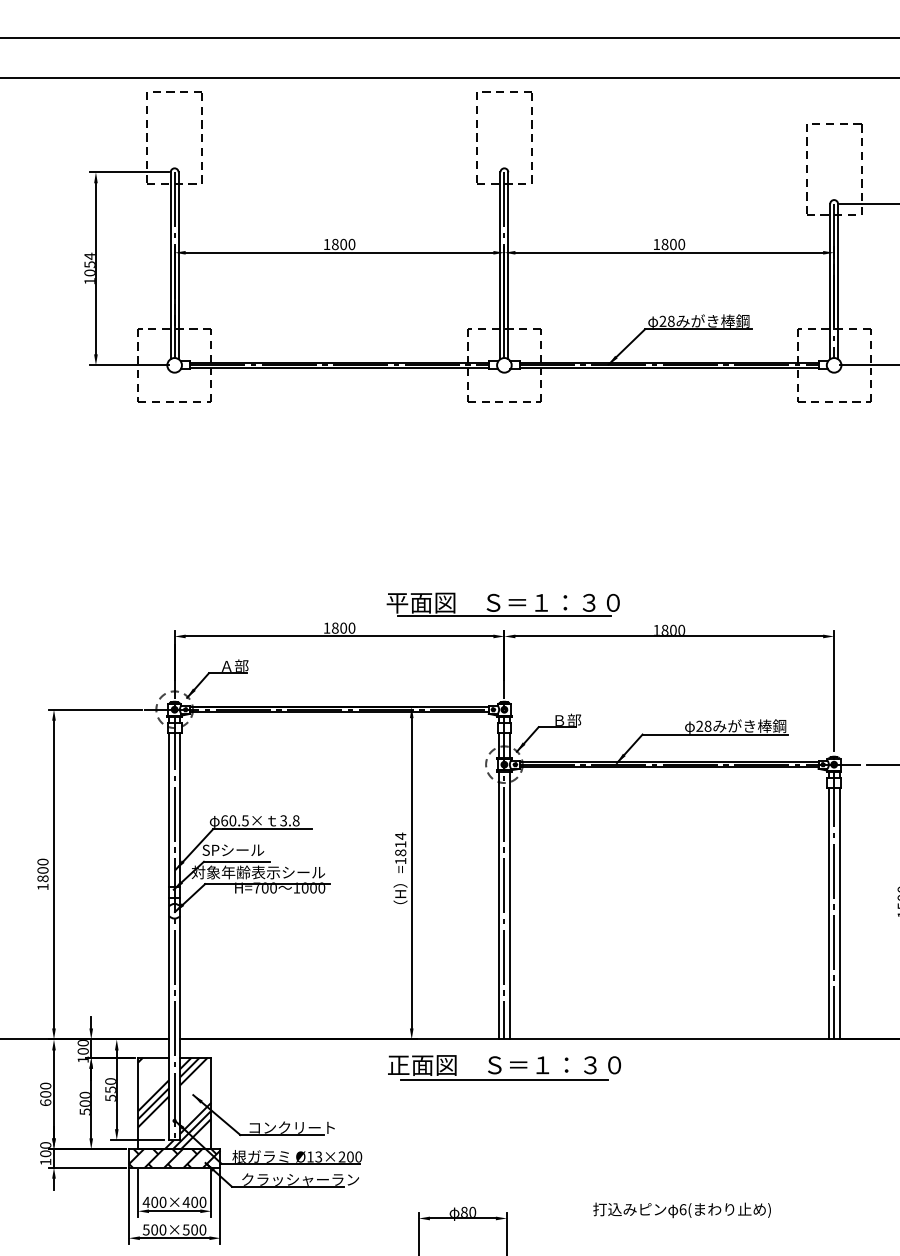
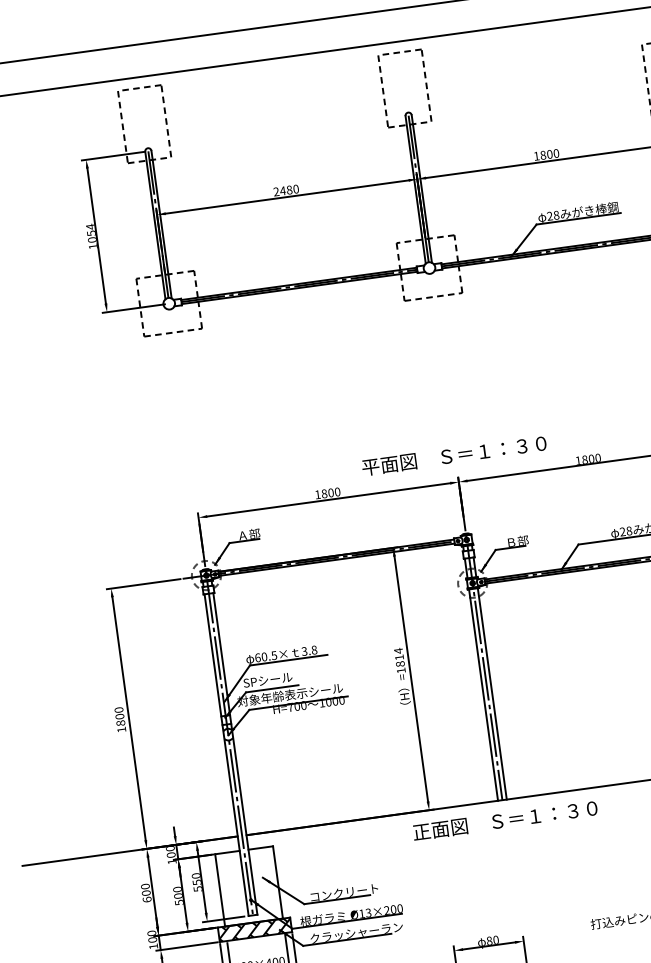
text: (335, 244) -> (283, 190), 1800 -> 2480
line: (504, 616) -> (456, 466), removed
line: (504, 1079) -> (506, 831), removed
hatch: (174, 1103) -> (248, 886), removed

